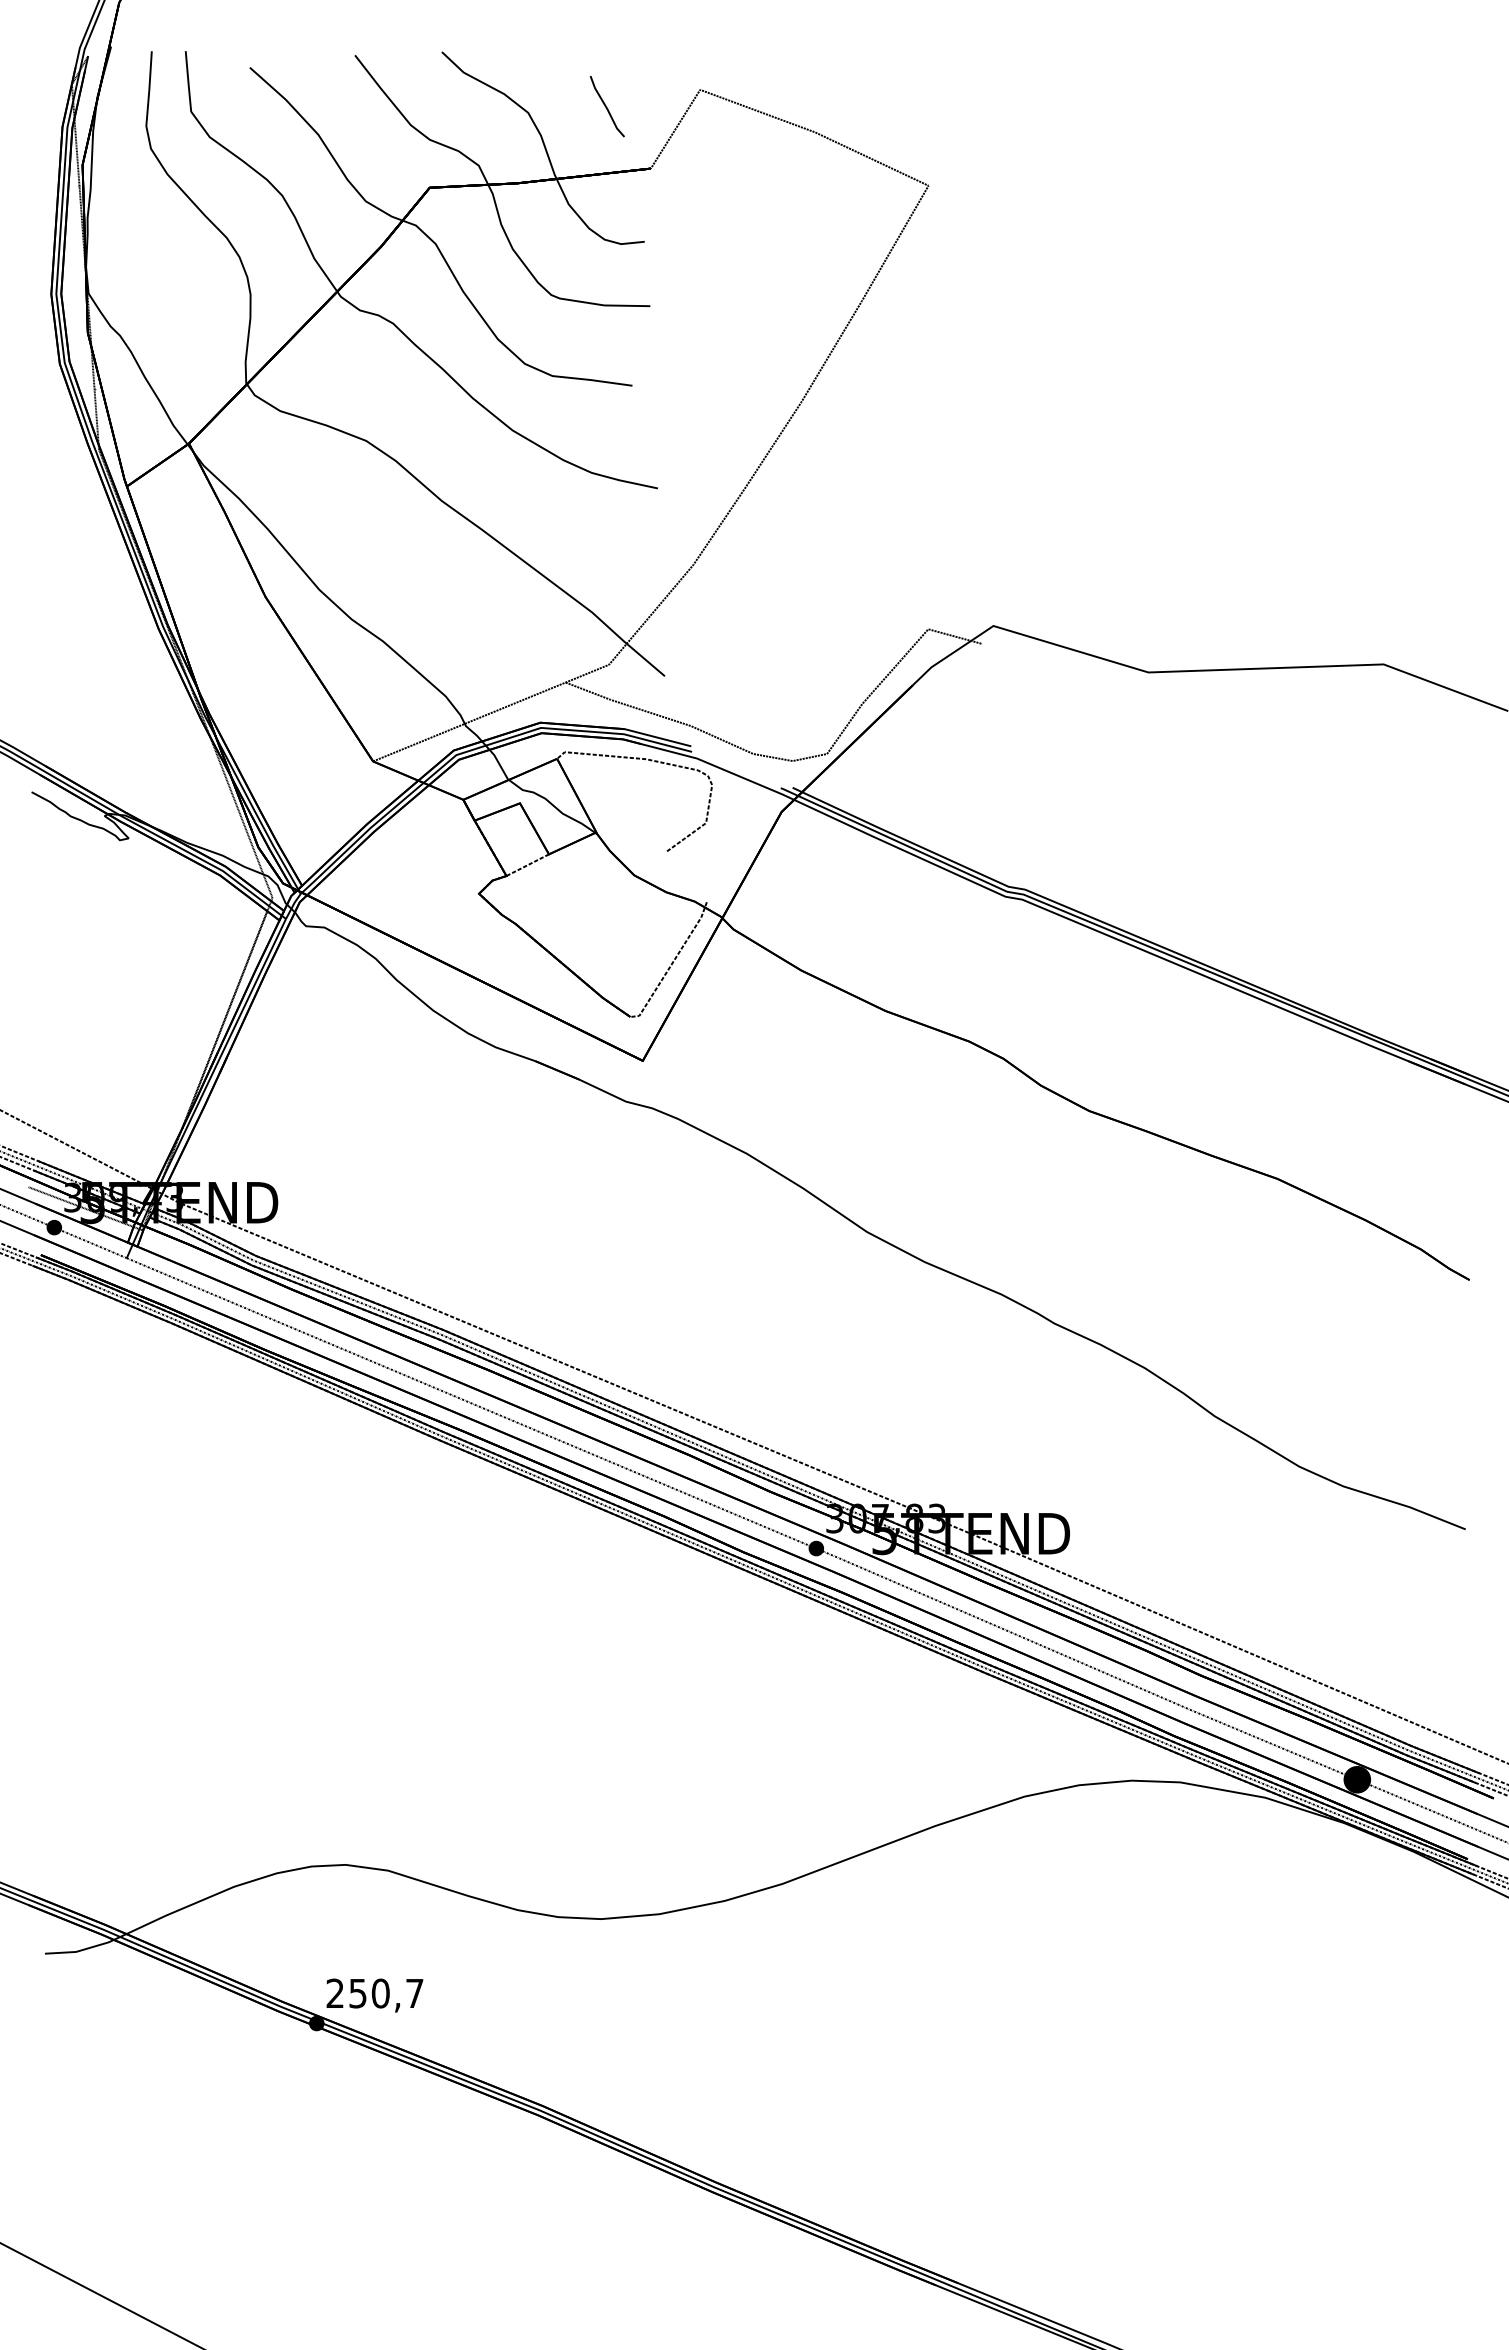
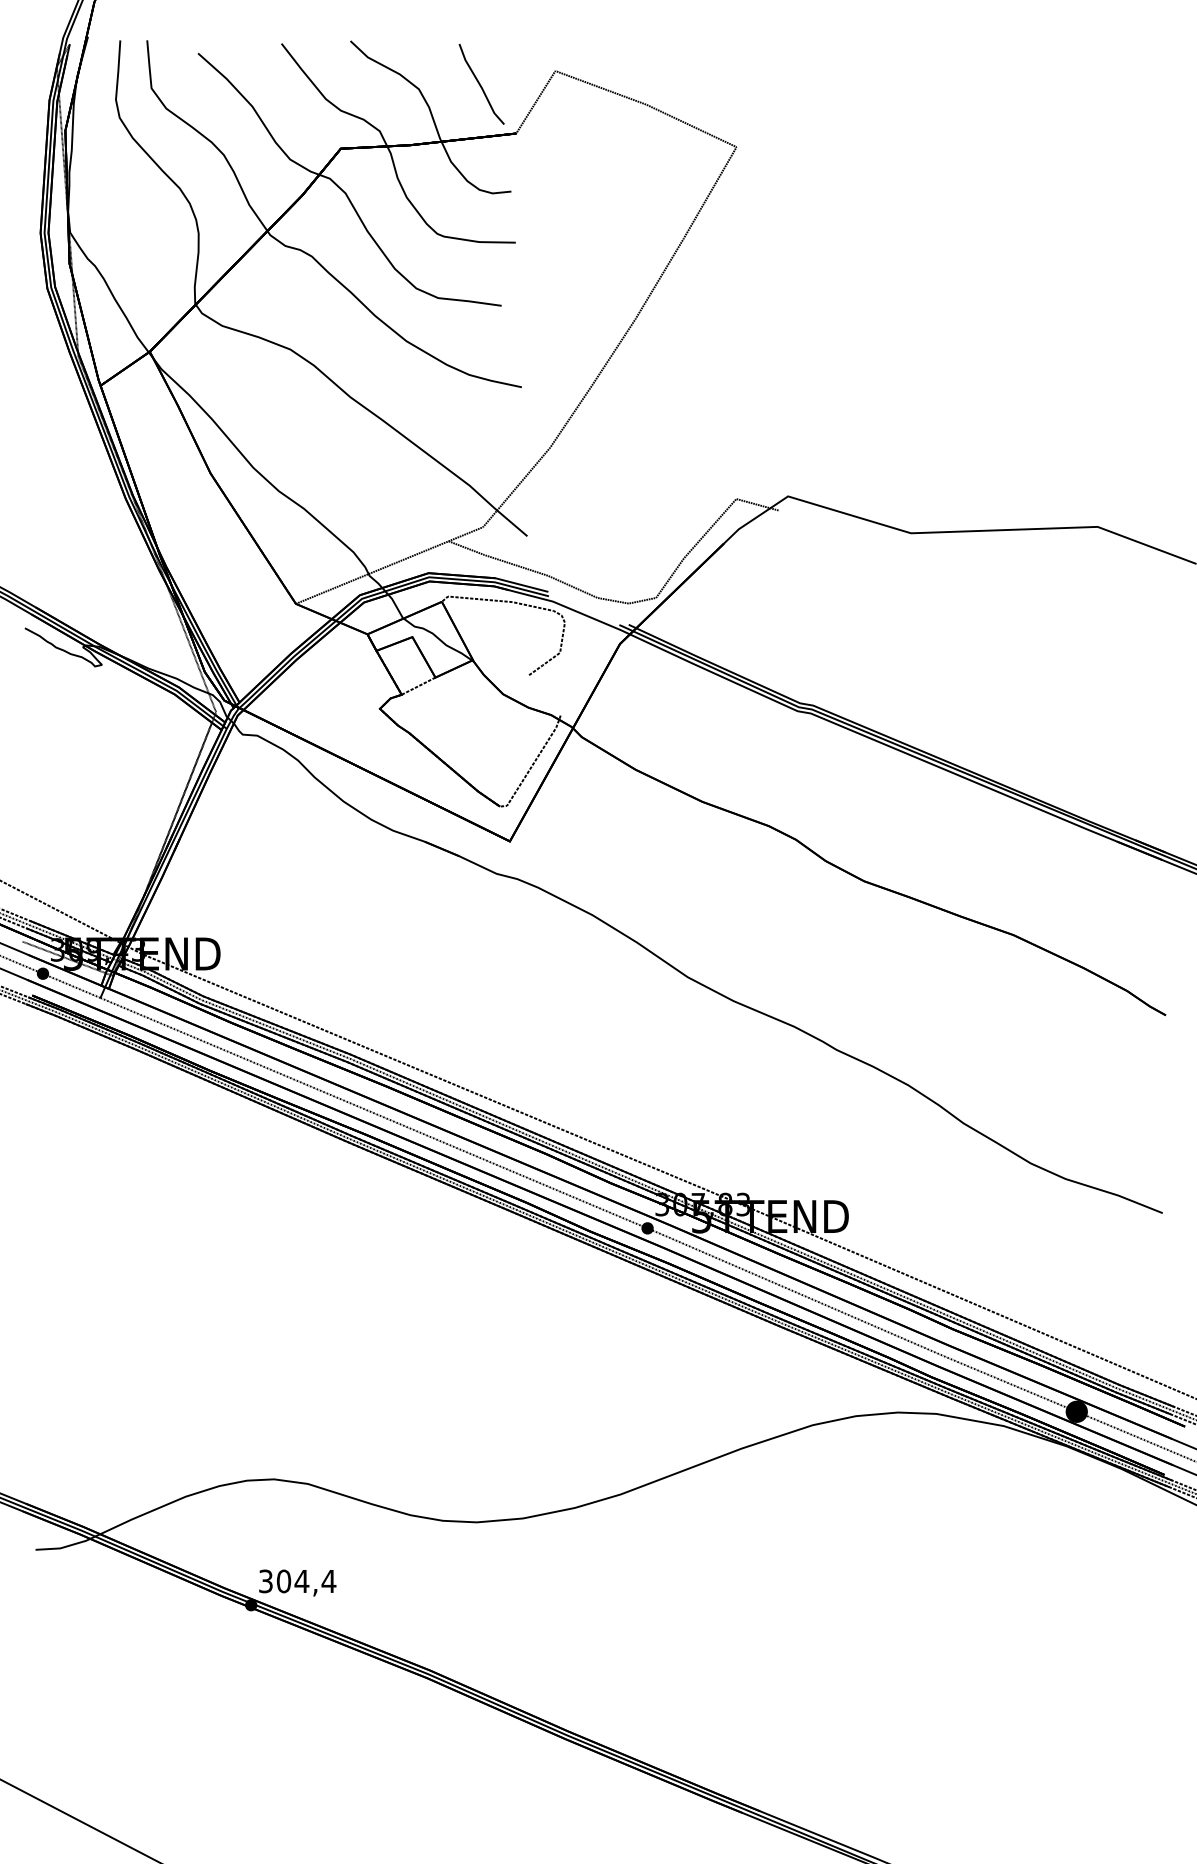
part: (607, 106) -> (481, 84), size x1.67
text: (375, 1993) -> (297, 1581), 250,7 -> 304,4

